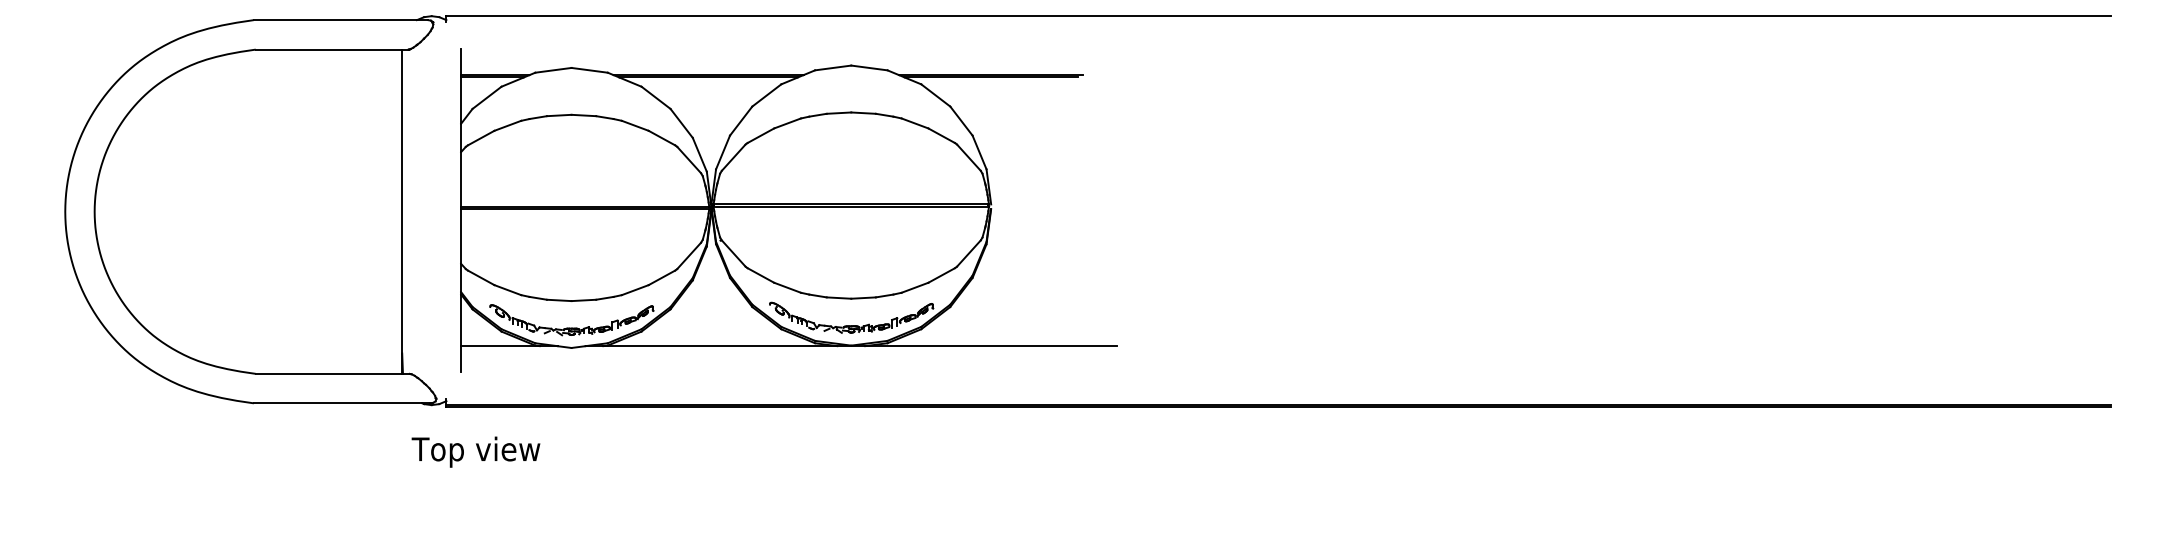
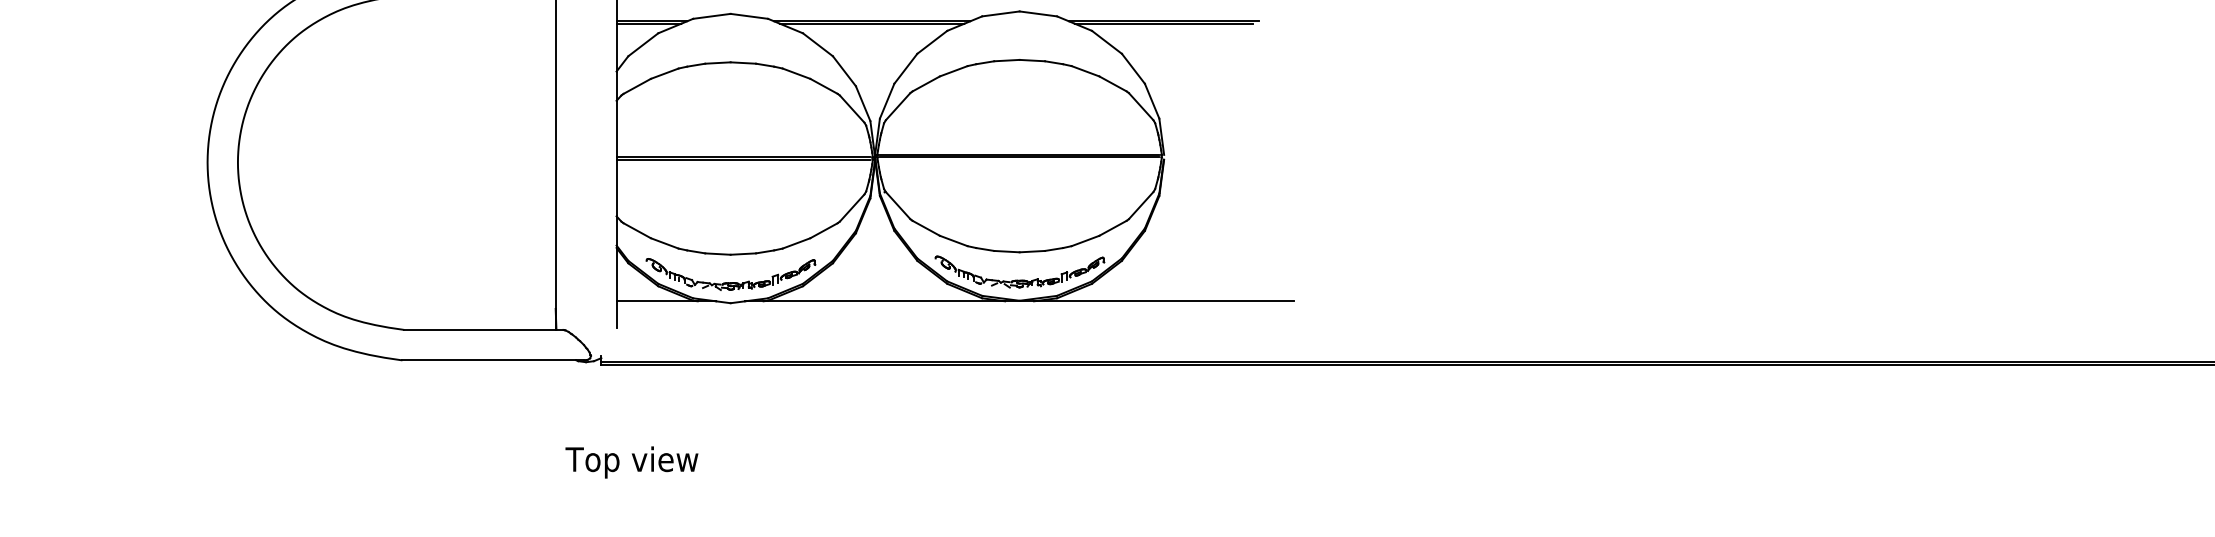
text: (475, 451) -> (631, 461), moved

